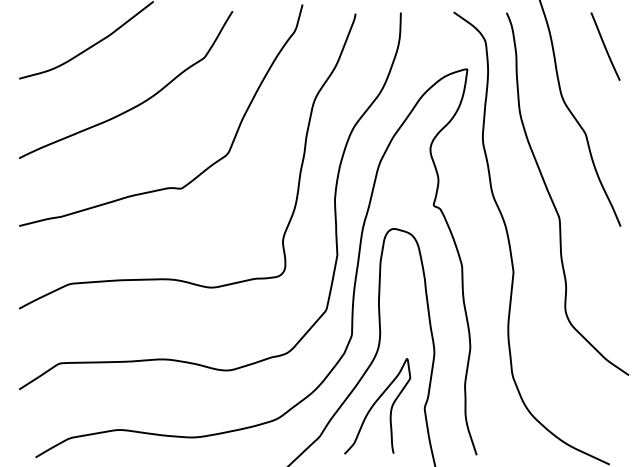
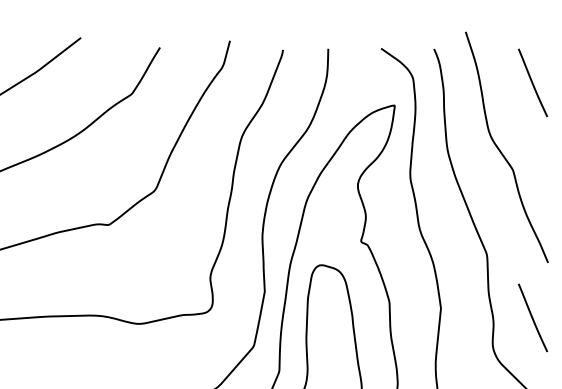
line: (605, 281) -> (532, 317), added

